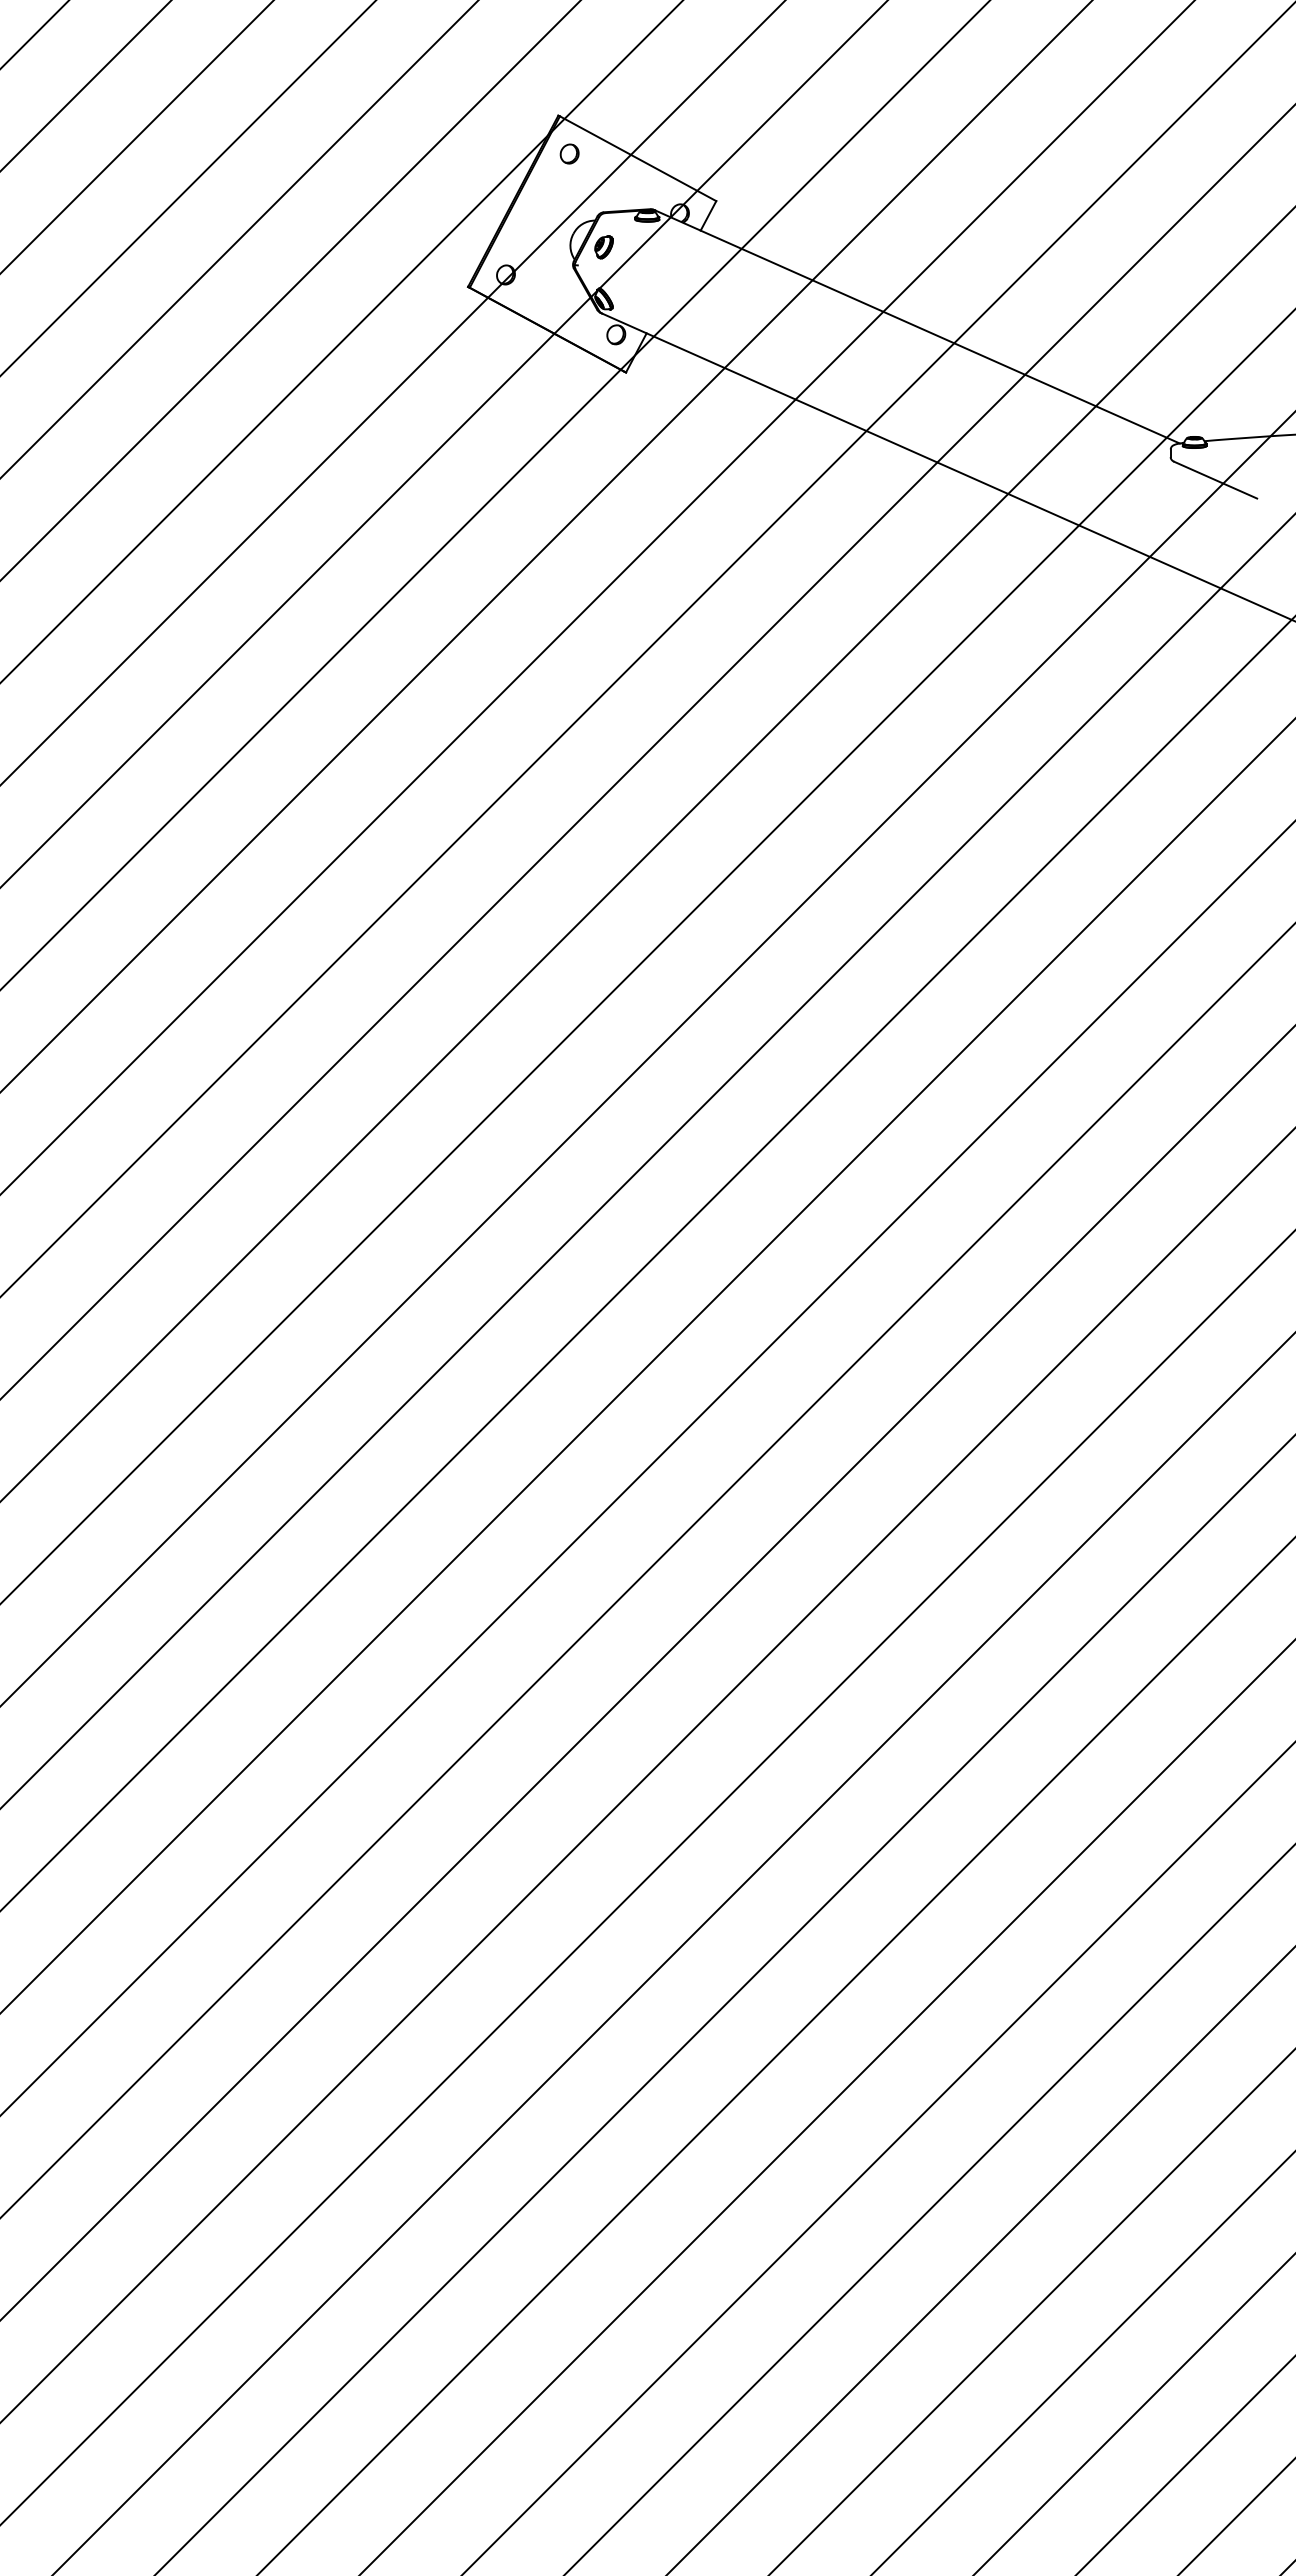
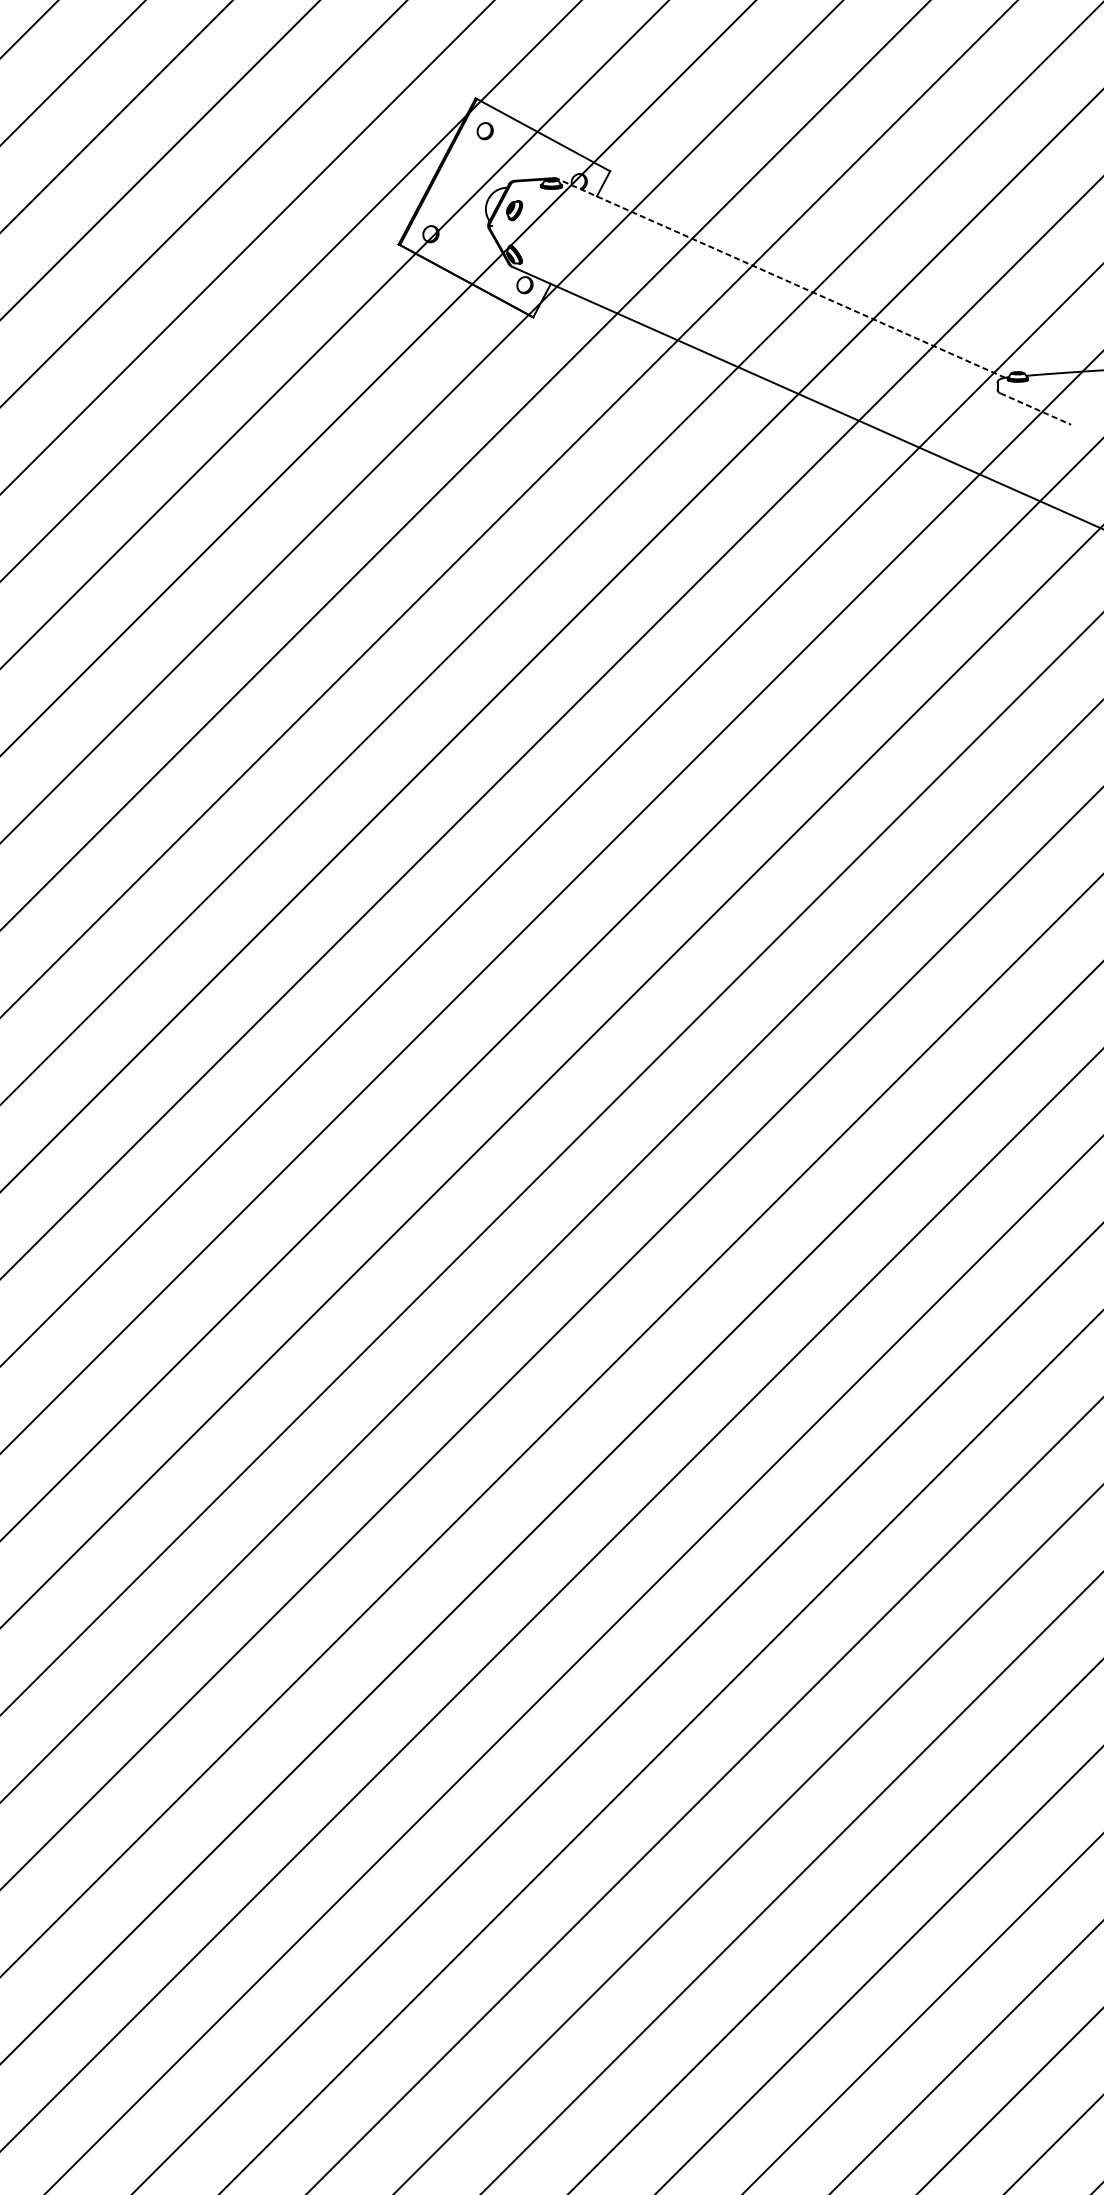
line: (917, 327) -> (781, 278), solid -> dashed
line: (1216, 480) -> (1036, 409), solid -> dashed

